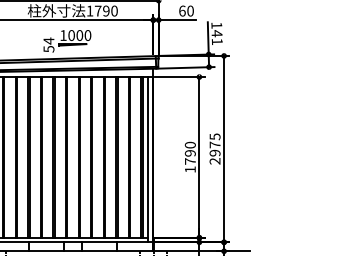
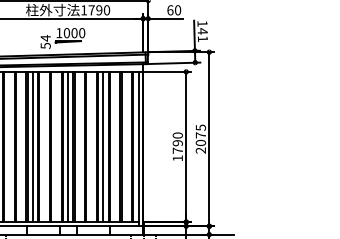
text: (214, 153) -> (200, 143), 2975 -> 2075
line: (34, 156) -> (32, 146), added
line: (73, 156) -> (68, 146), added
line: (110, 156) -> (103, 146), added

